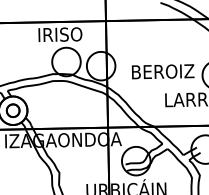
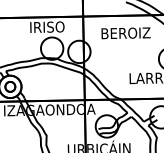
text: (162, 72) -> (125, 33), moved

